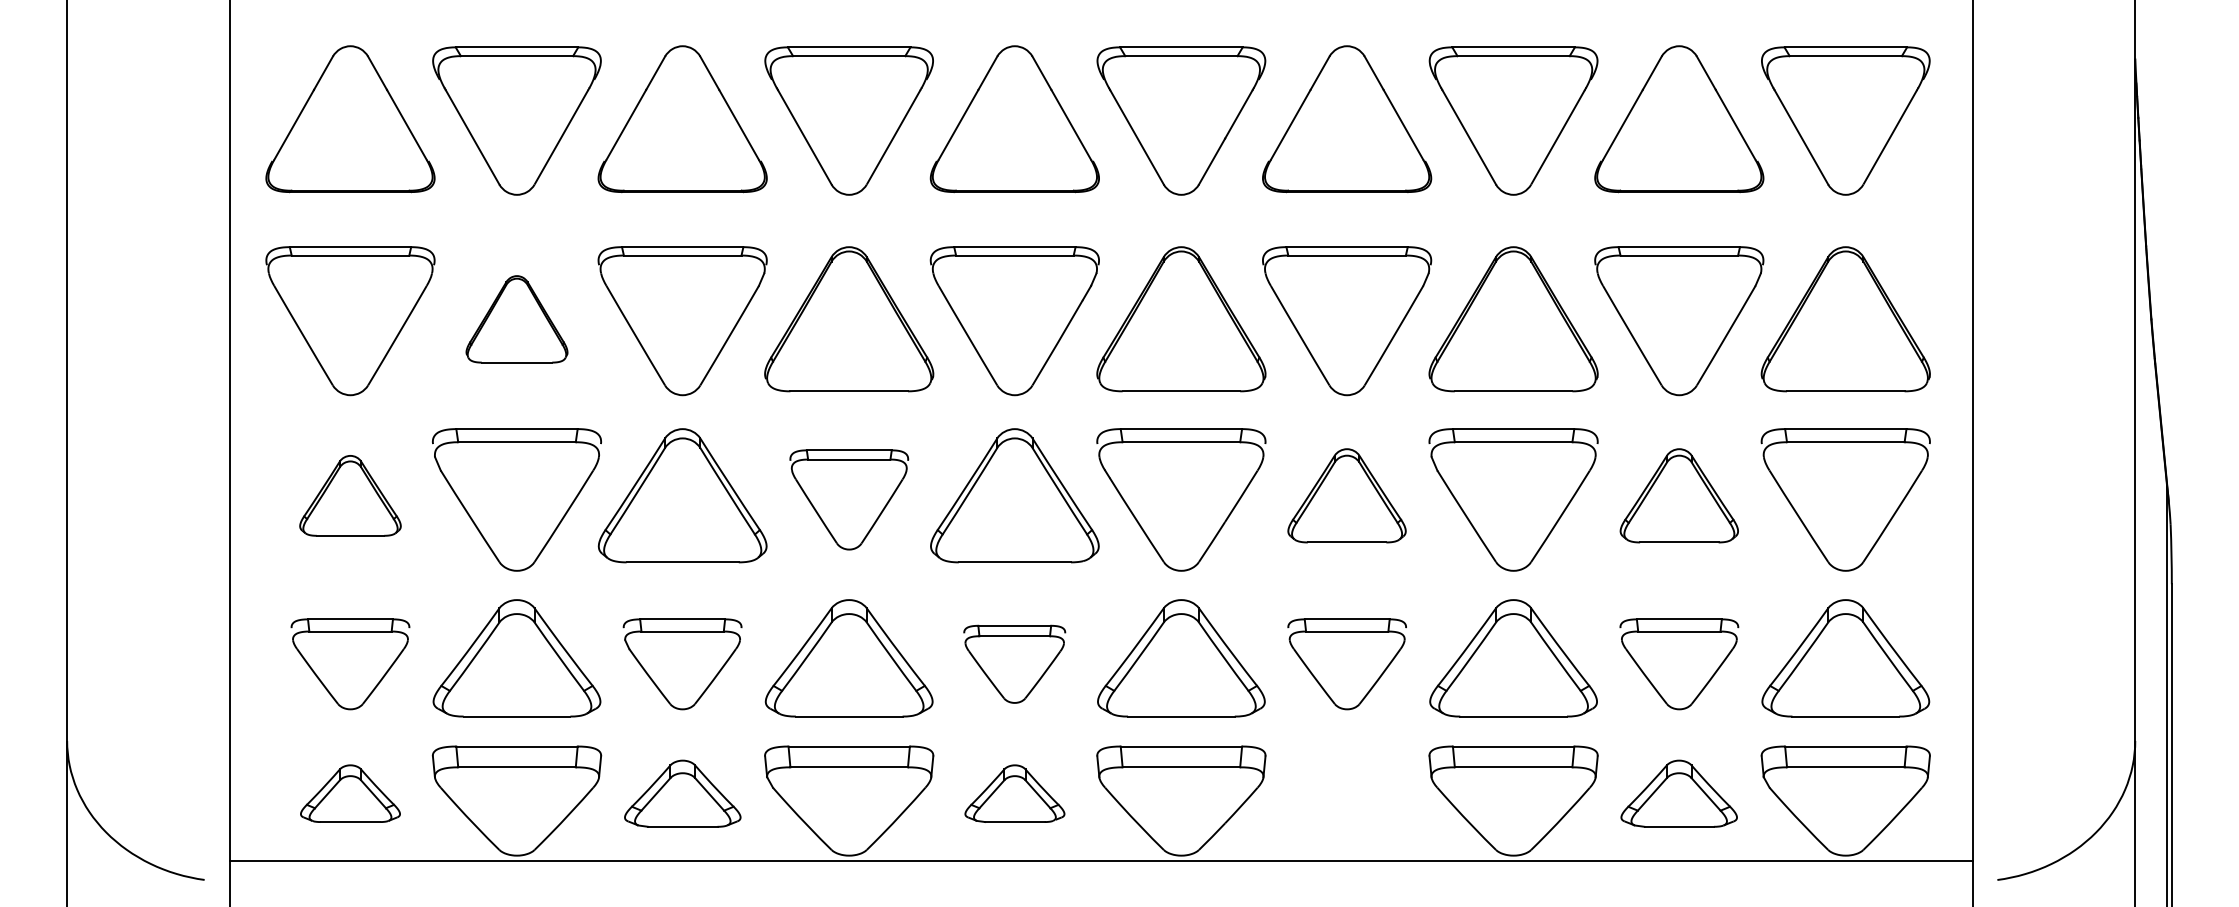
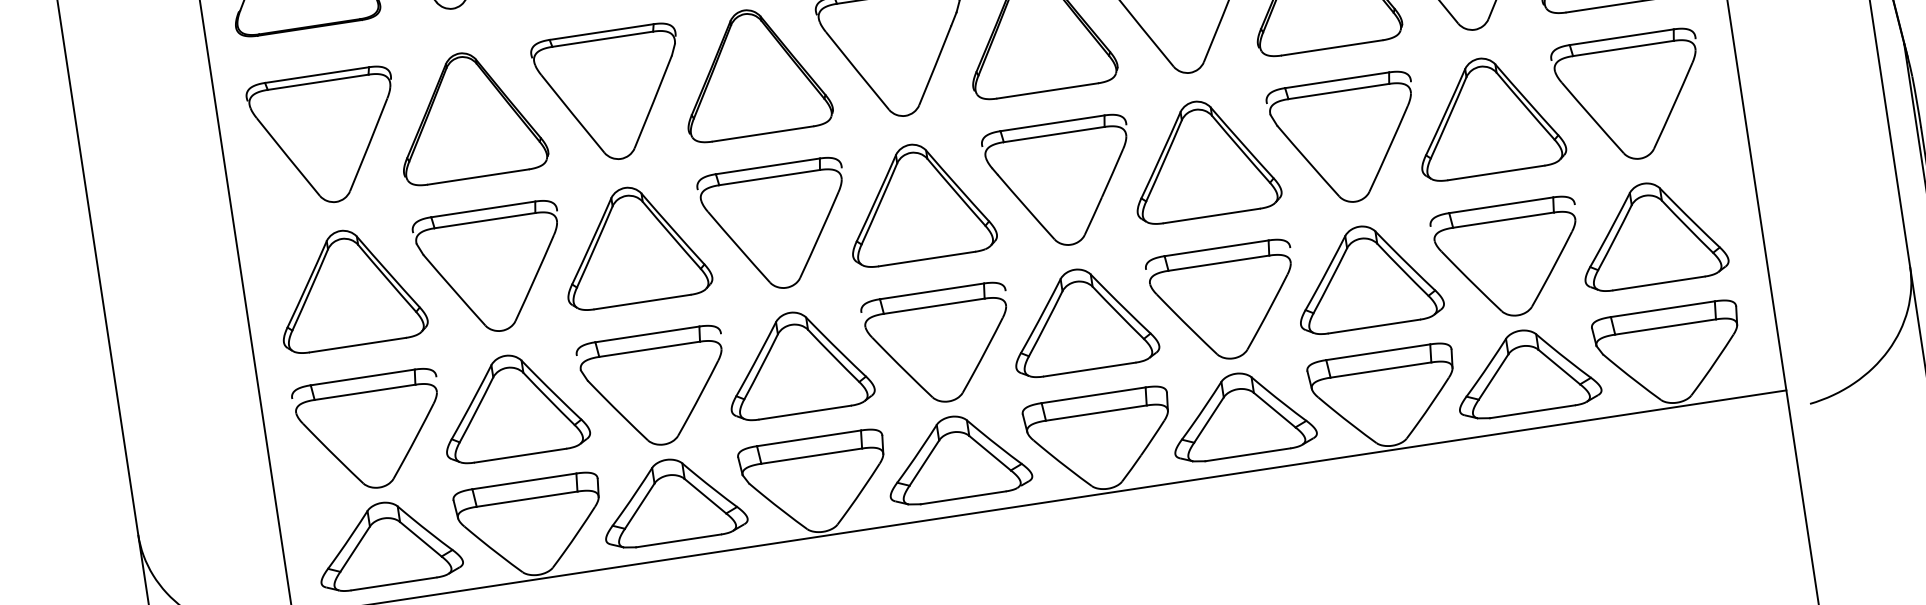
part: (516, 319) -> (468, 115), size x1.67
part: (350, 495) -> (349, 287), size x1.67
part: (1346, 495) -> (1202, 158), size x1.43
part: (1679, 495) -> (1487, 115), size x1.43
part: (849, 499) -> (777, 226), size x1.43
part: (350, 664) -> (371, 432), size x1.43
part: (682, 664) -> (655, 389), size x1.43
part: (1014, 664) -> (940, 346), size x1.67
part: (1347, 664) -> (1225, 303), size x1.43
part: (1679, 664) -> (1509, 260), size x1.43
part: (350, 793) -> (387, 543), size x1.67
part: (682, 793) -> (672, 500), size x1.43
part: (1014, 793) -> (956, 457), size x1.67
part: (1346, 793) -> (1241, 414), added
part: (1678, 793) -> (1525, 371), size x1.43

